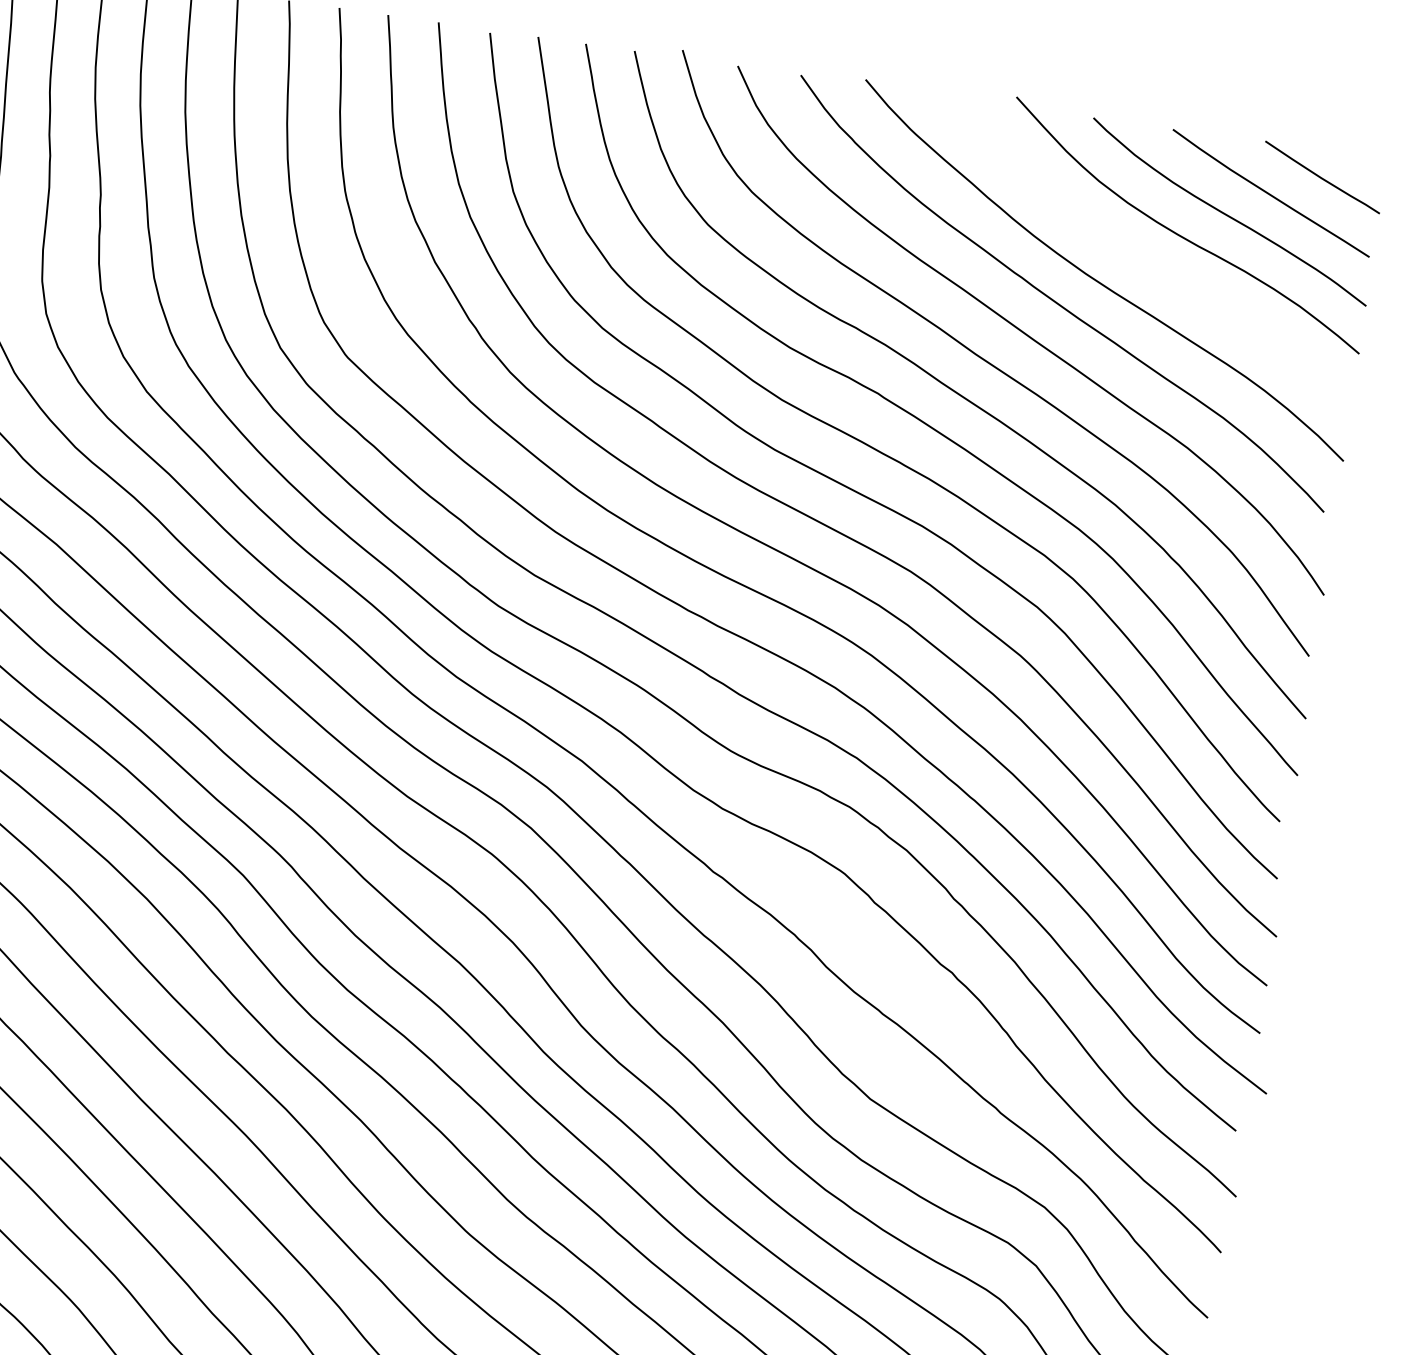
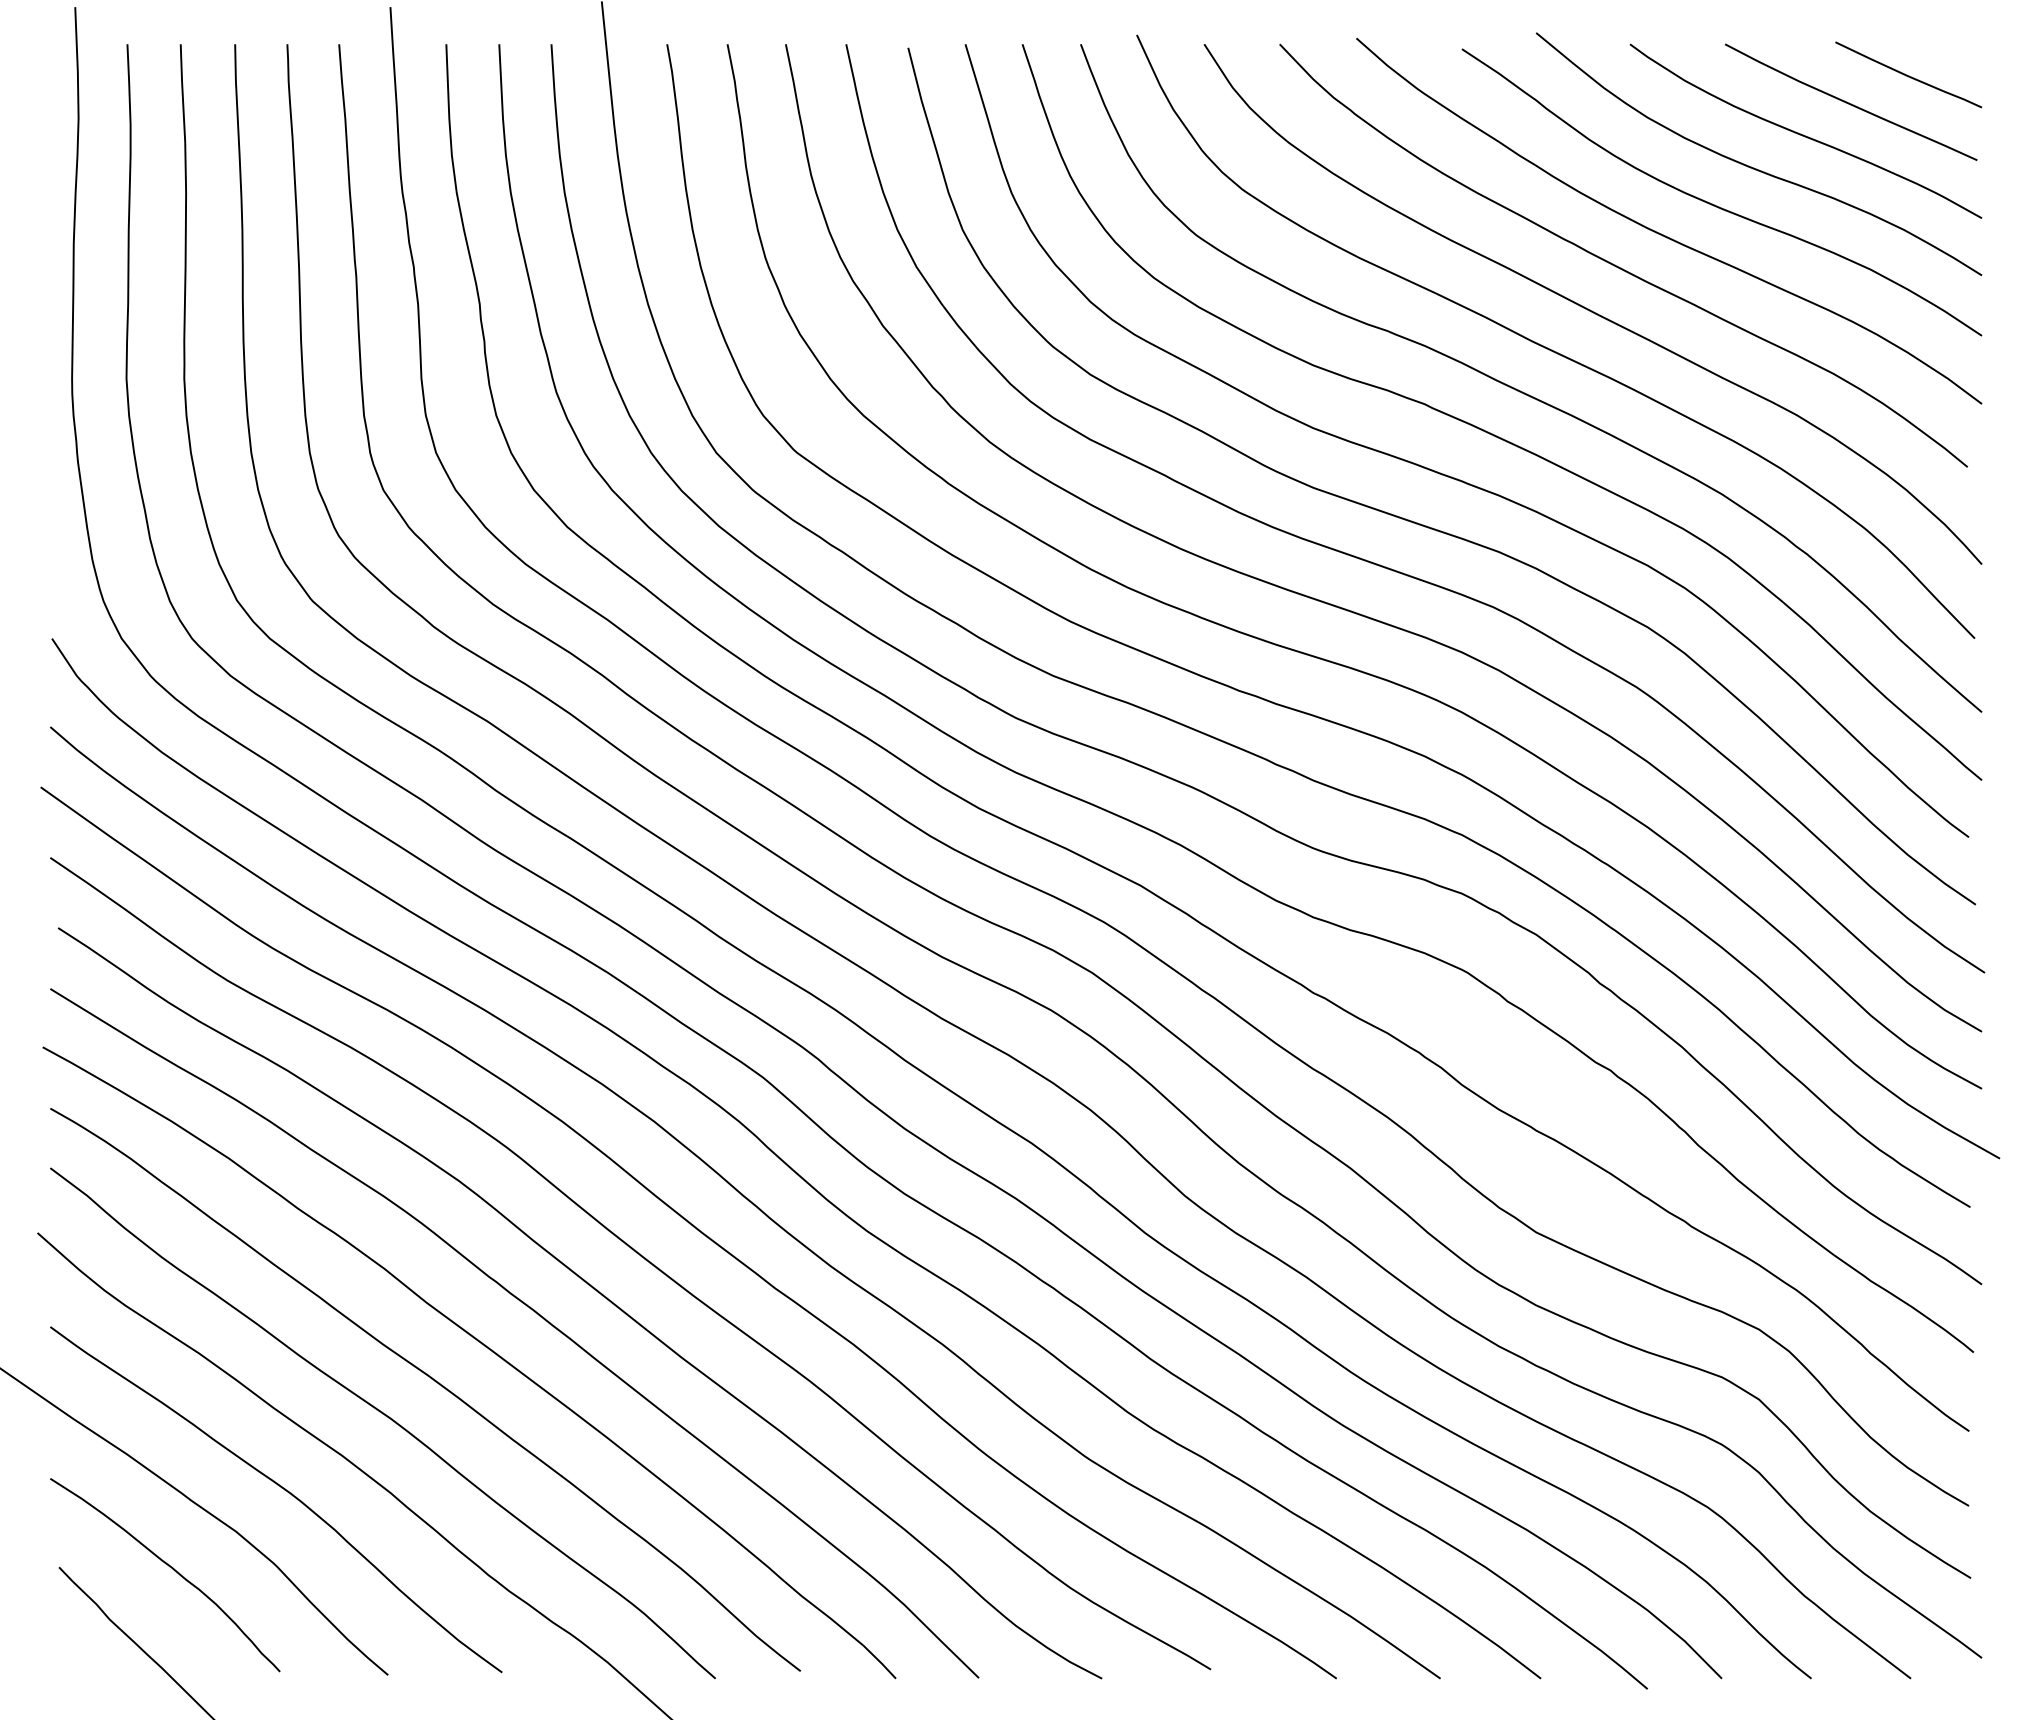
curve: (1146, 263) -> (1717, 205), added

